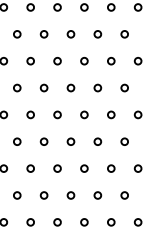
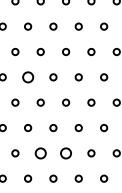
circle: (43, 87) -> (27, 76), size x1.6
circle: (57, 168) -> (40, 153), size x1.6
circle: (84, 168) -> (66, 153), size x1.6

